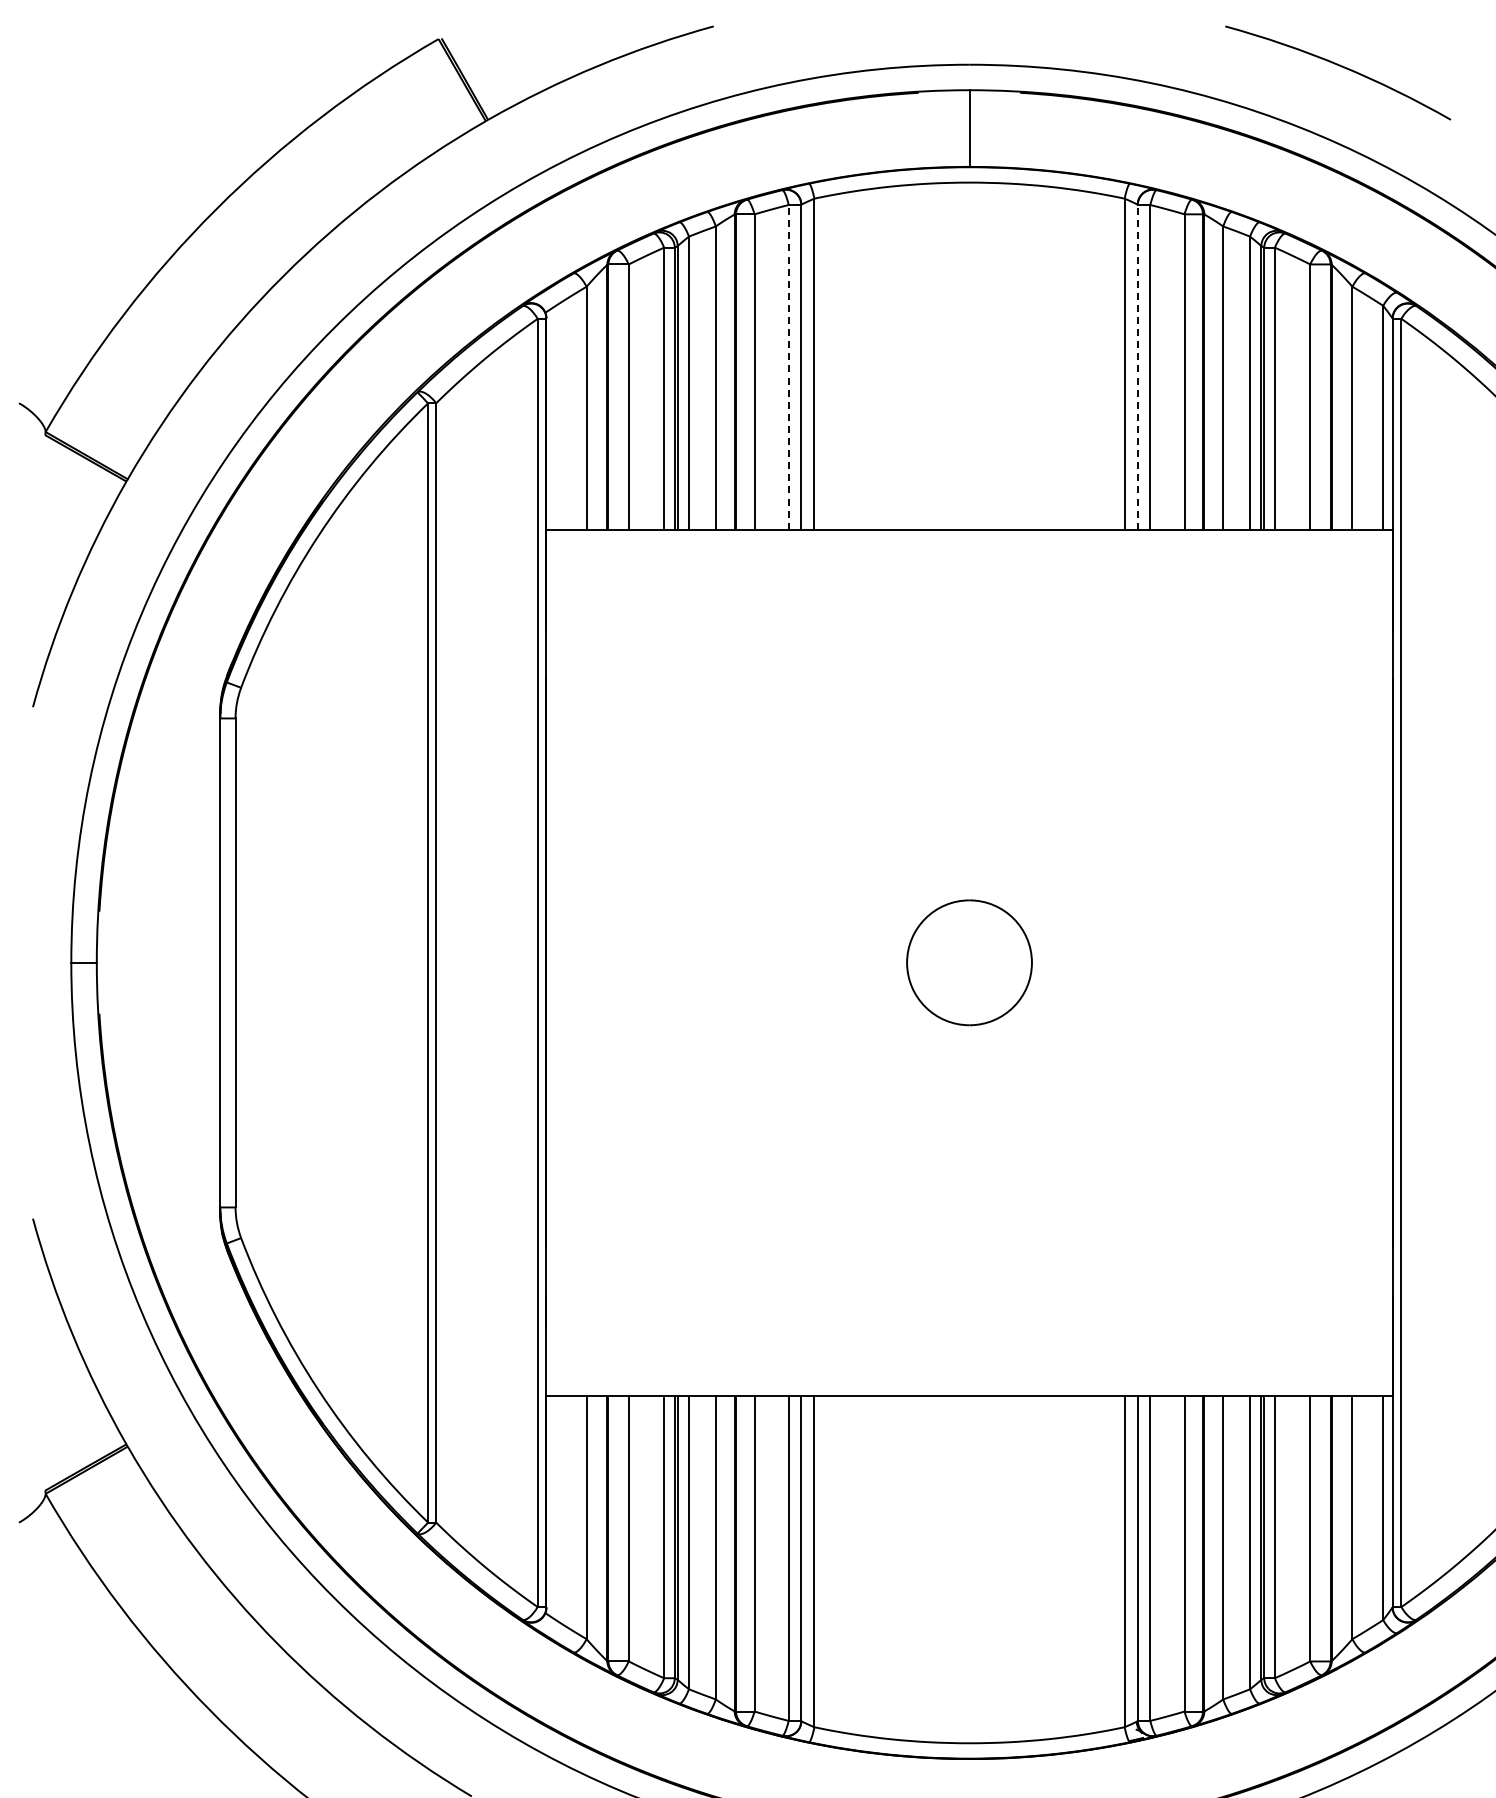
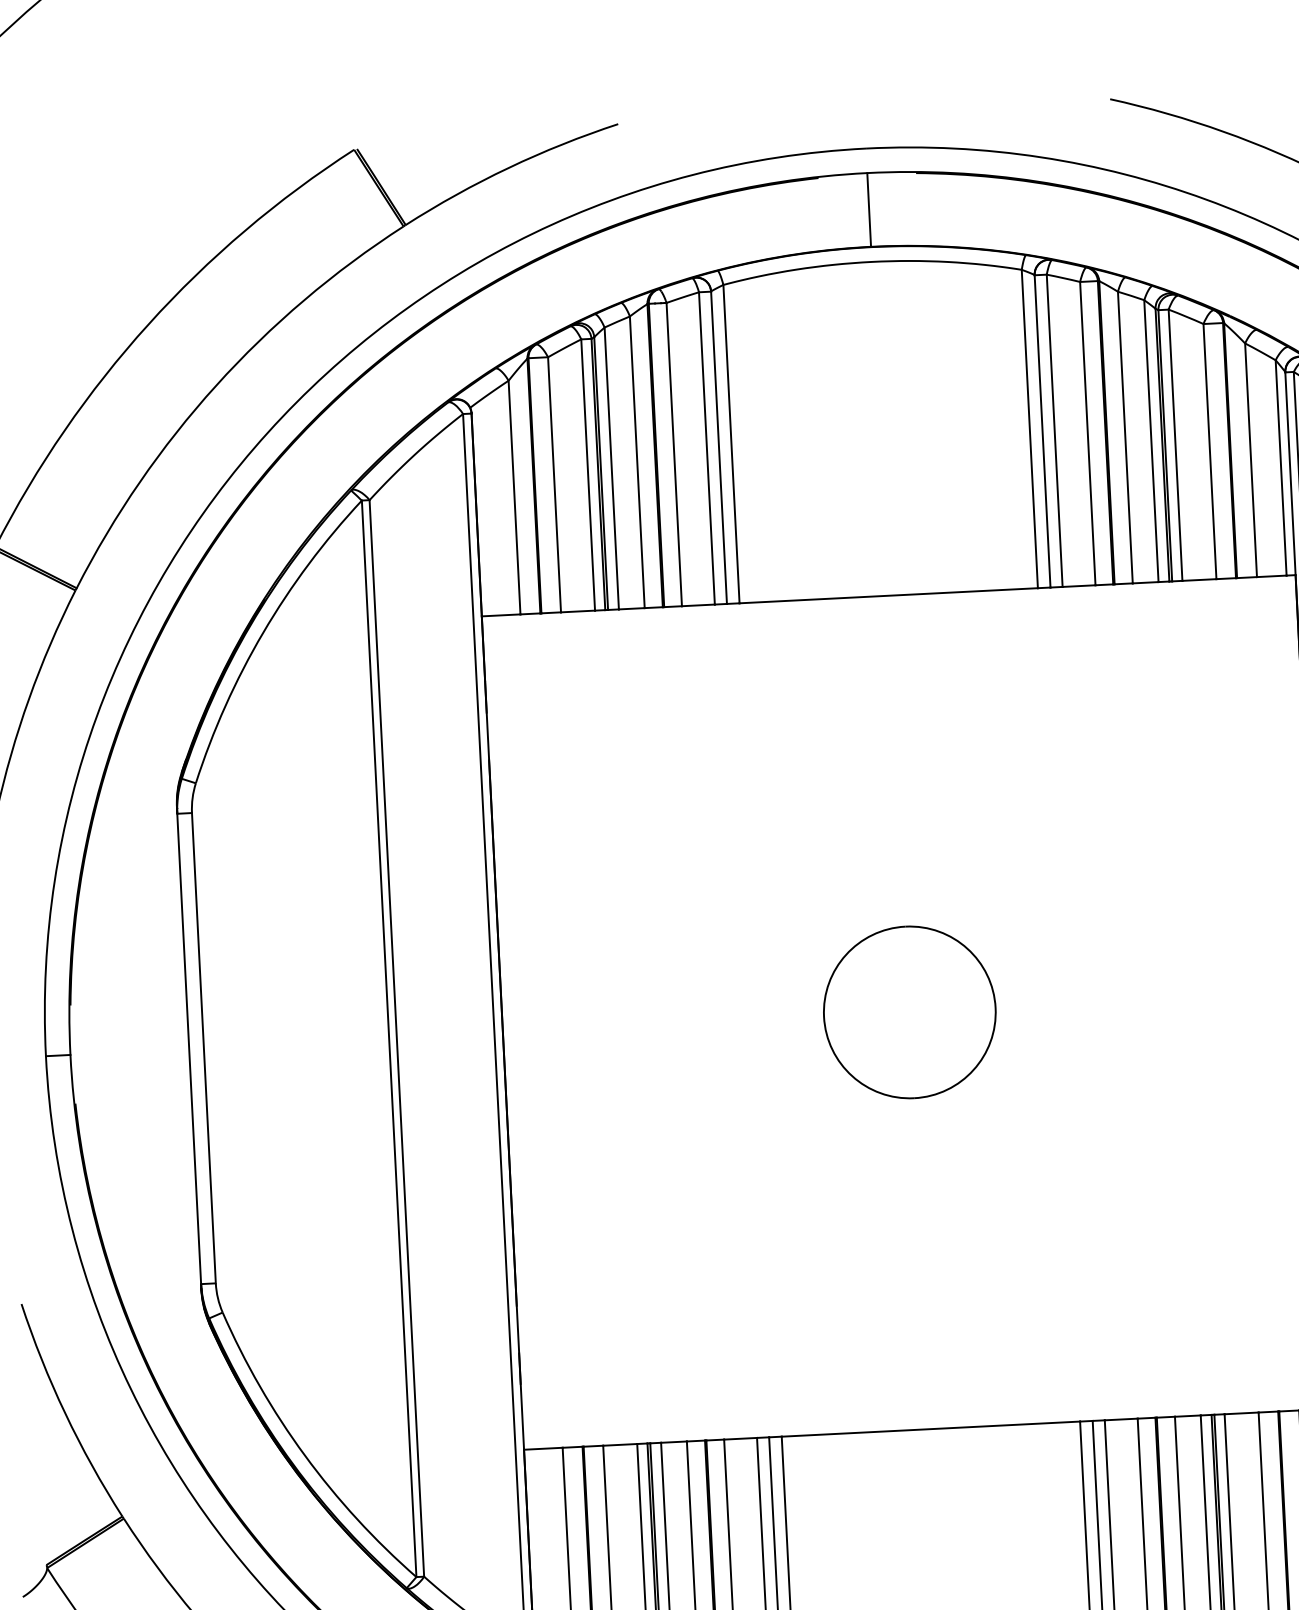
line: (788, 366) -> (706, 447), dashed -> solid
line: (1137, 366) -> (1042, 430), dashed -> solid
part: (969, 962) -> (909, 1012), size x1.43

